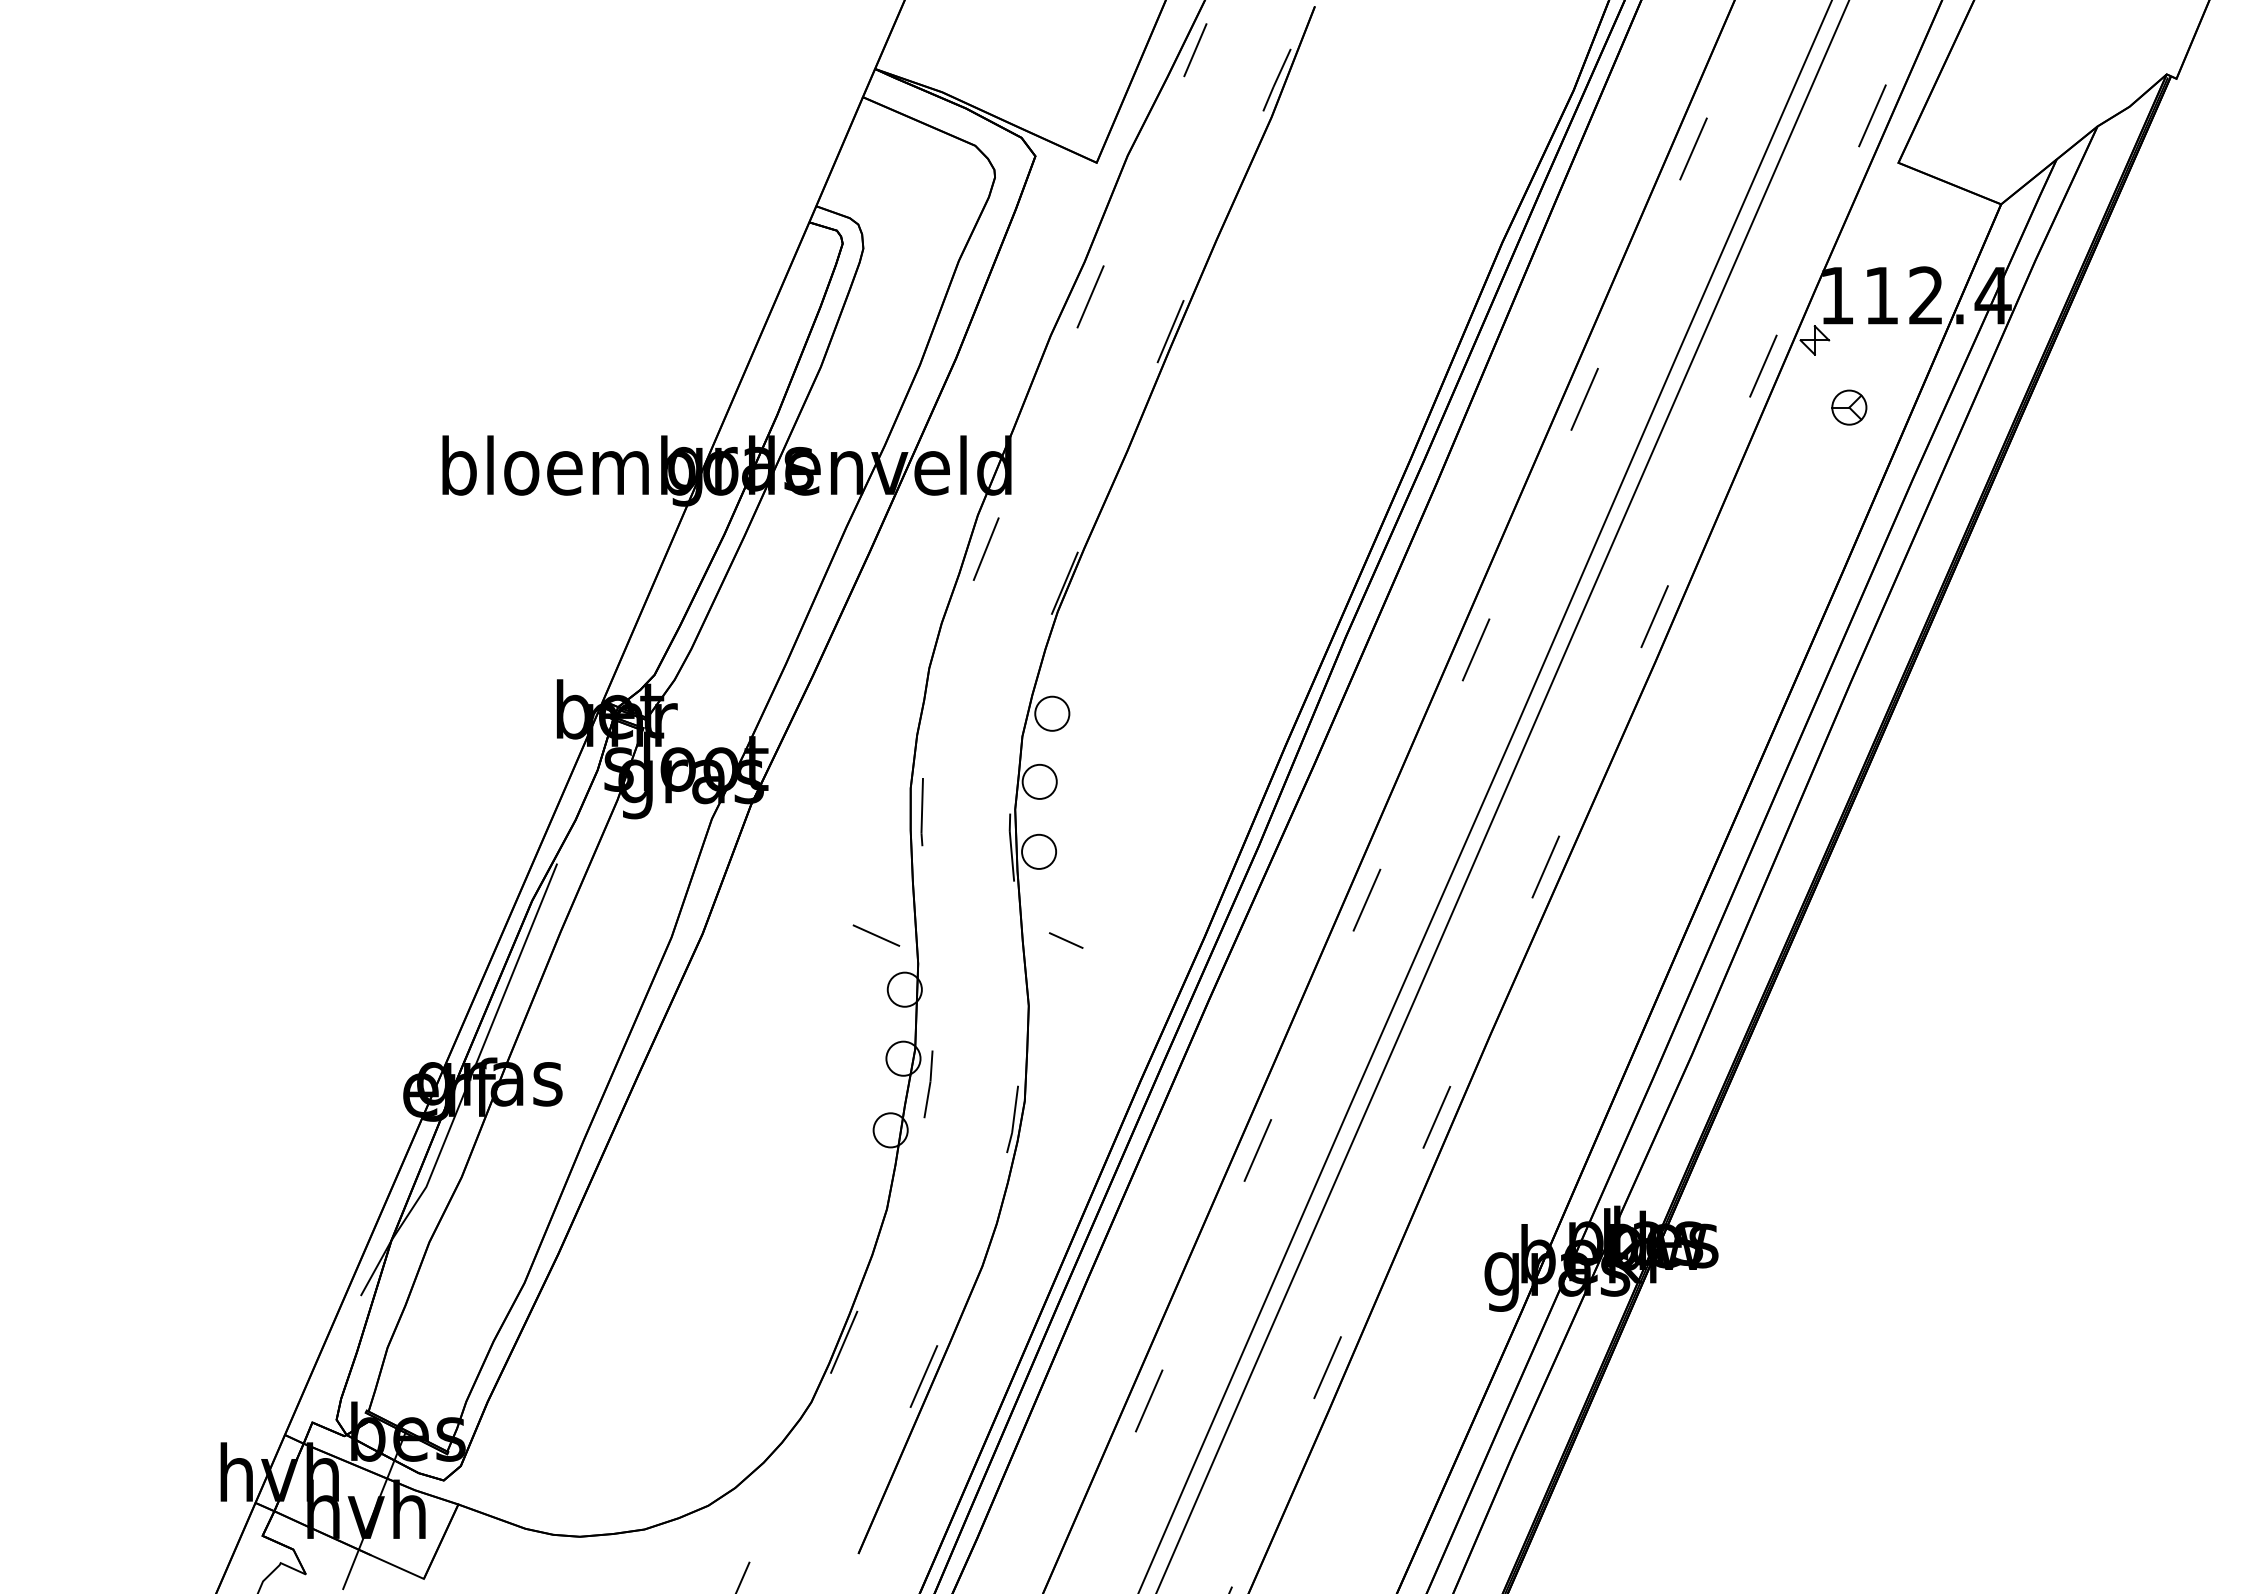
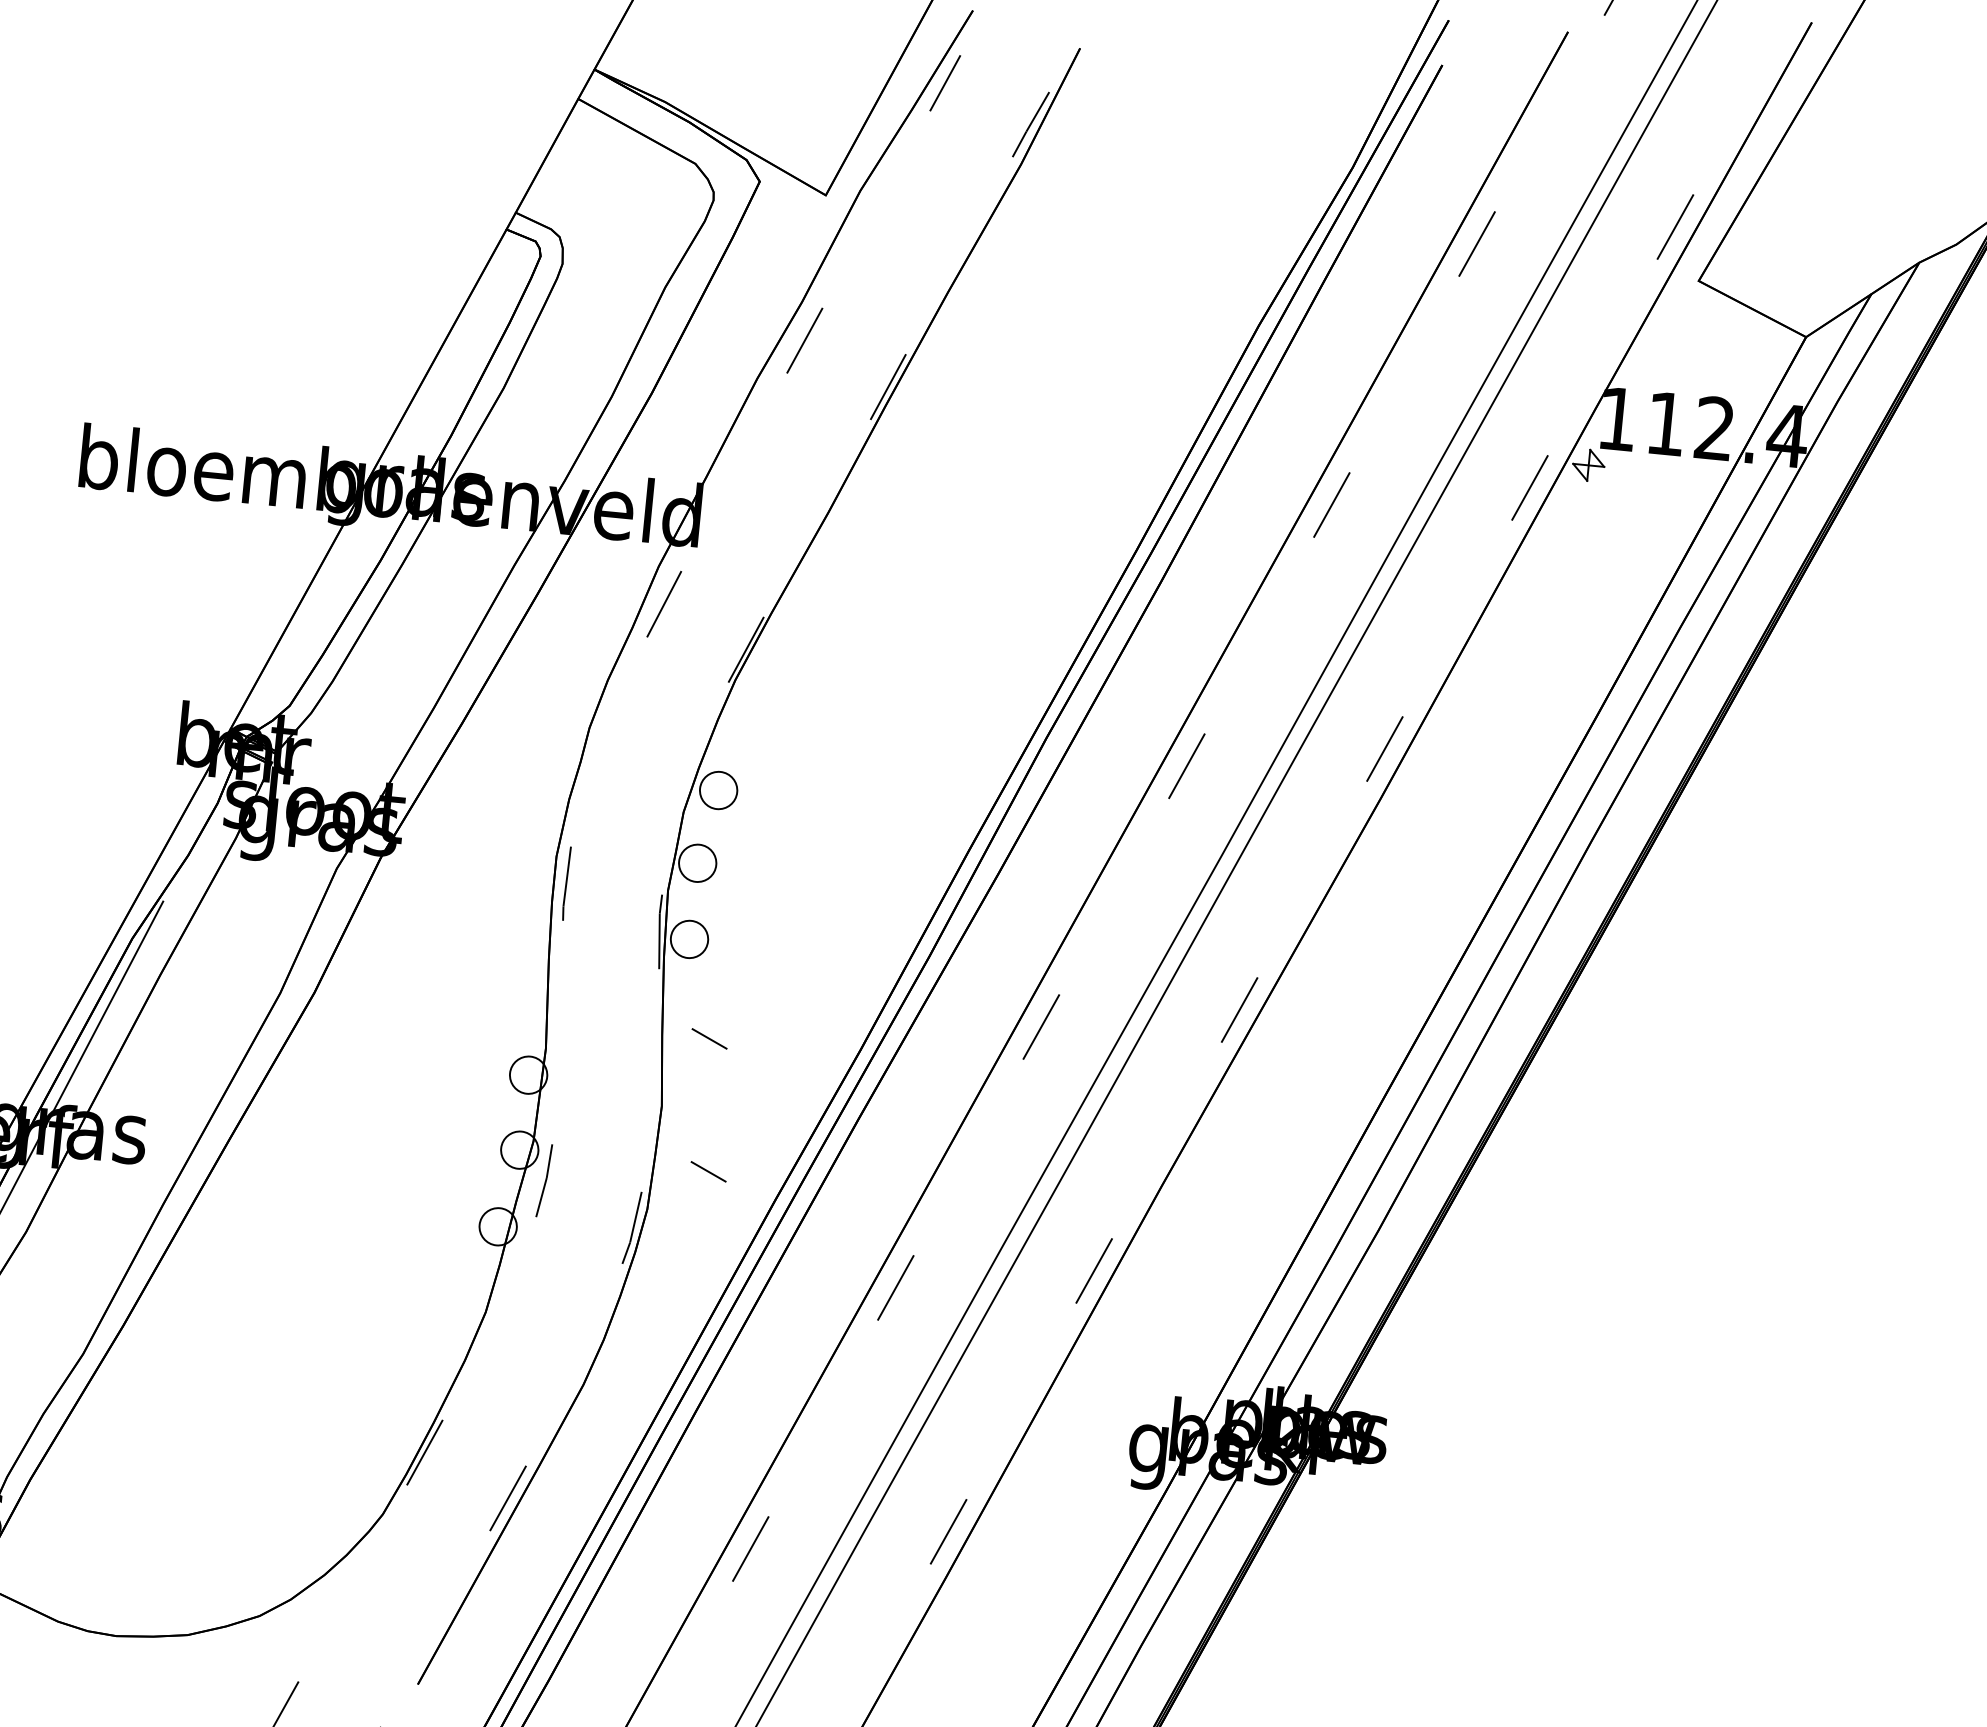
part: (1849, 407) -> (1619, 542), removed
line: (876, 935) -> (503, 1013), removed
line: (1077, 1061) -> (708, 1171), added

